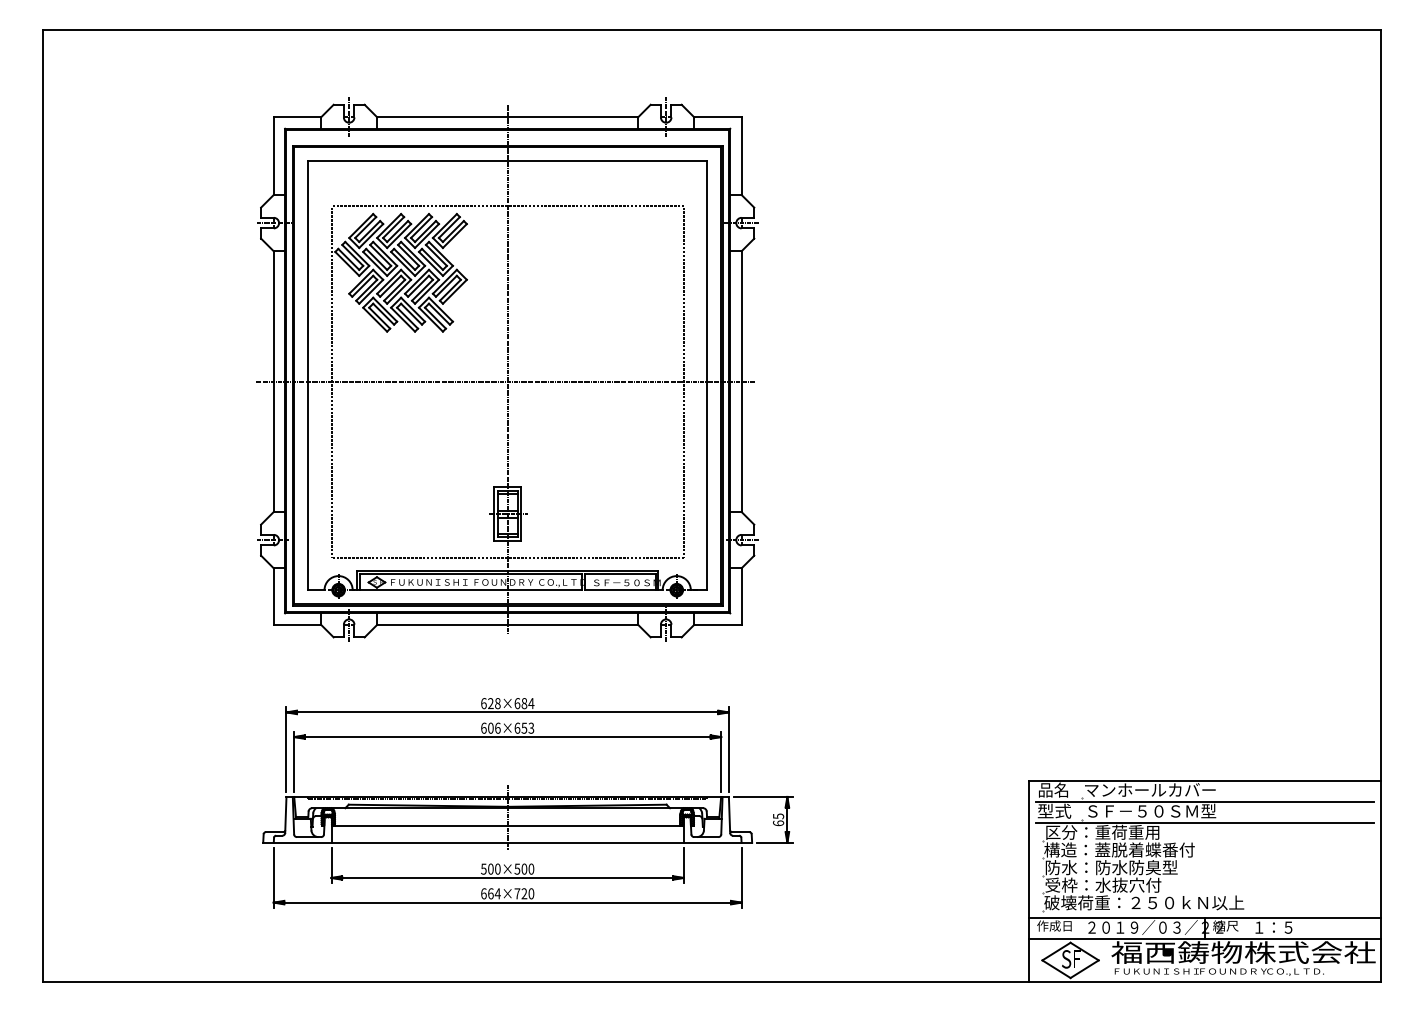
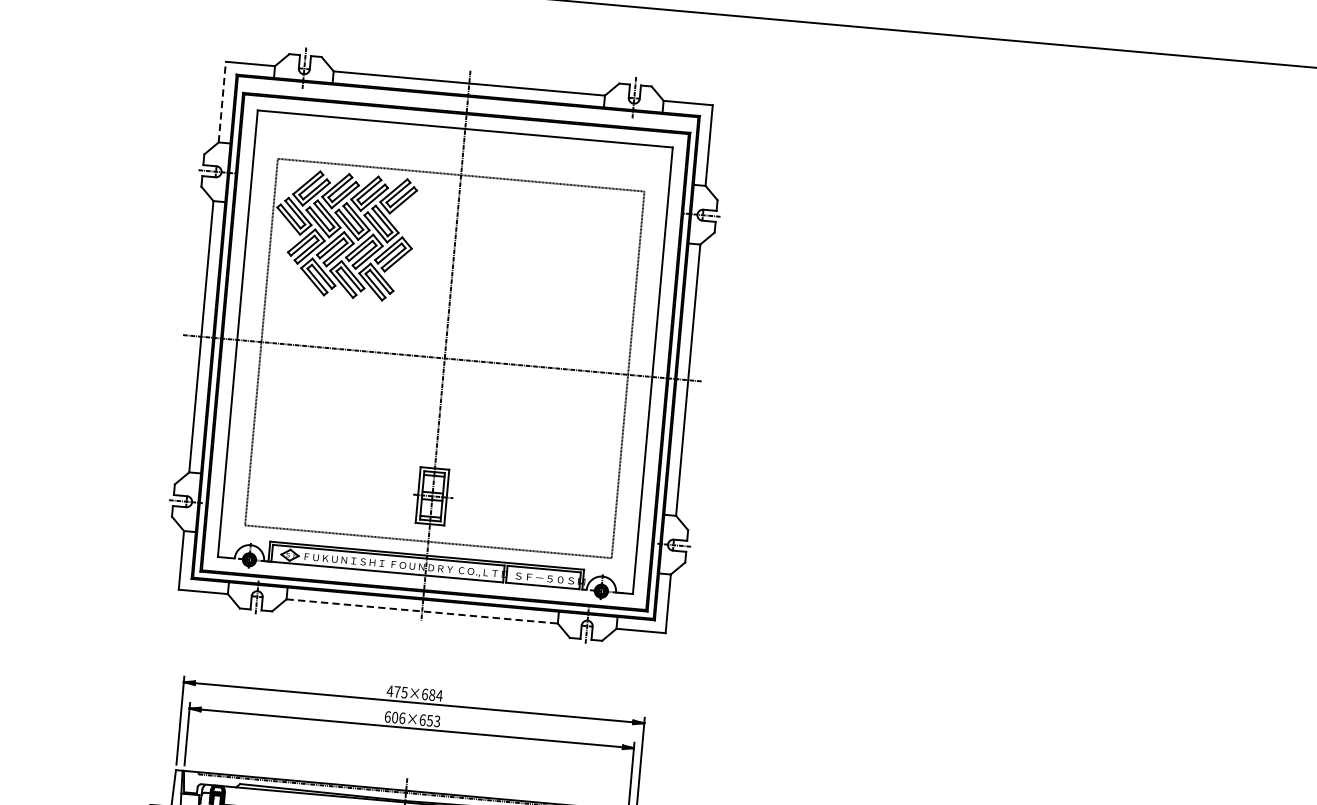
line: (273, 156) -> (221, 102), solid -> dashed
line: (508, 624) -> (423, 611), solid -> dashed
text: (490, 703) -> (397, 691), 628×684 -> 475×684

